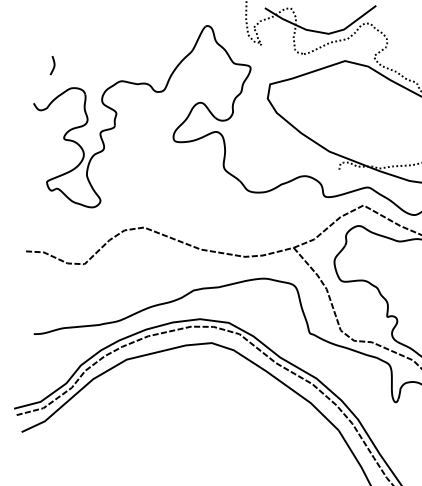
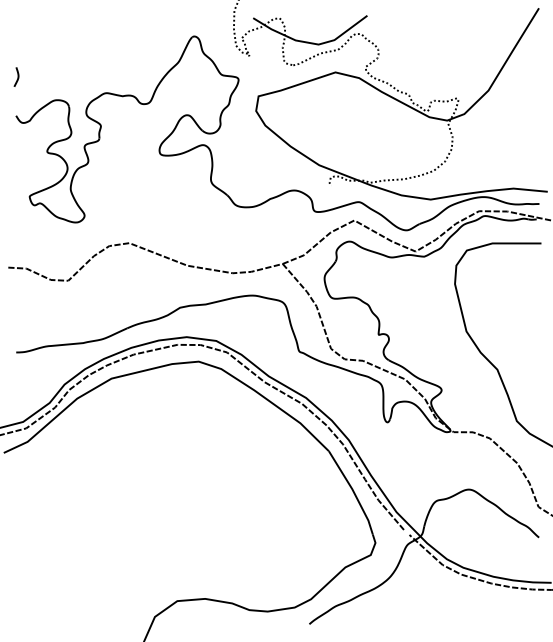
curve: (53, 65) -> (17, 76), moved

